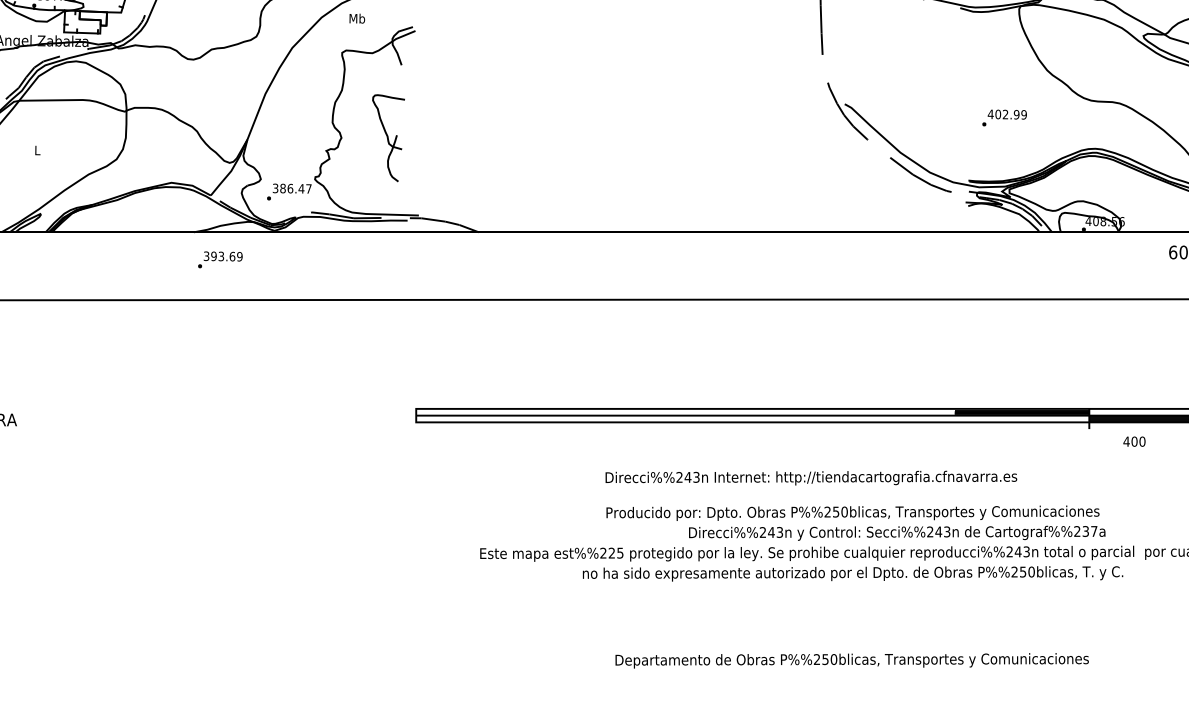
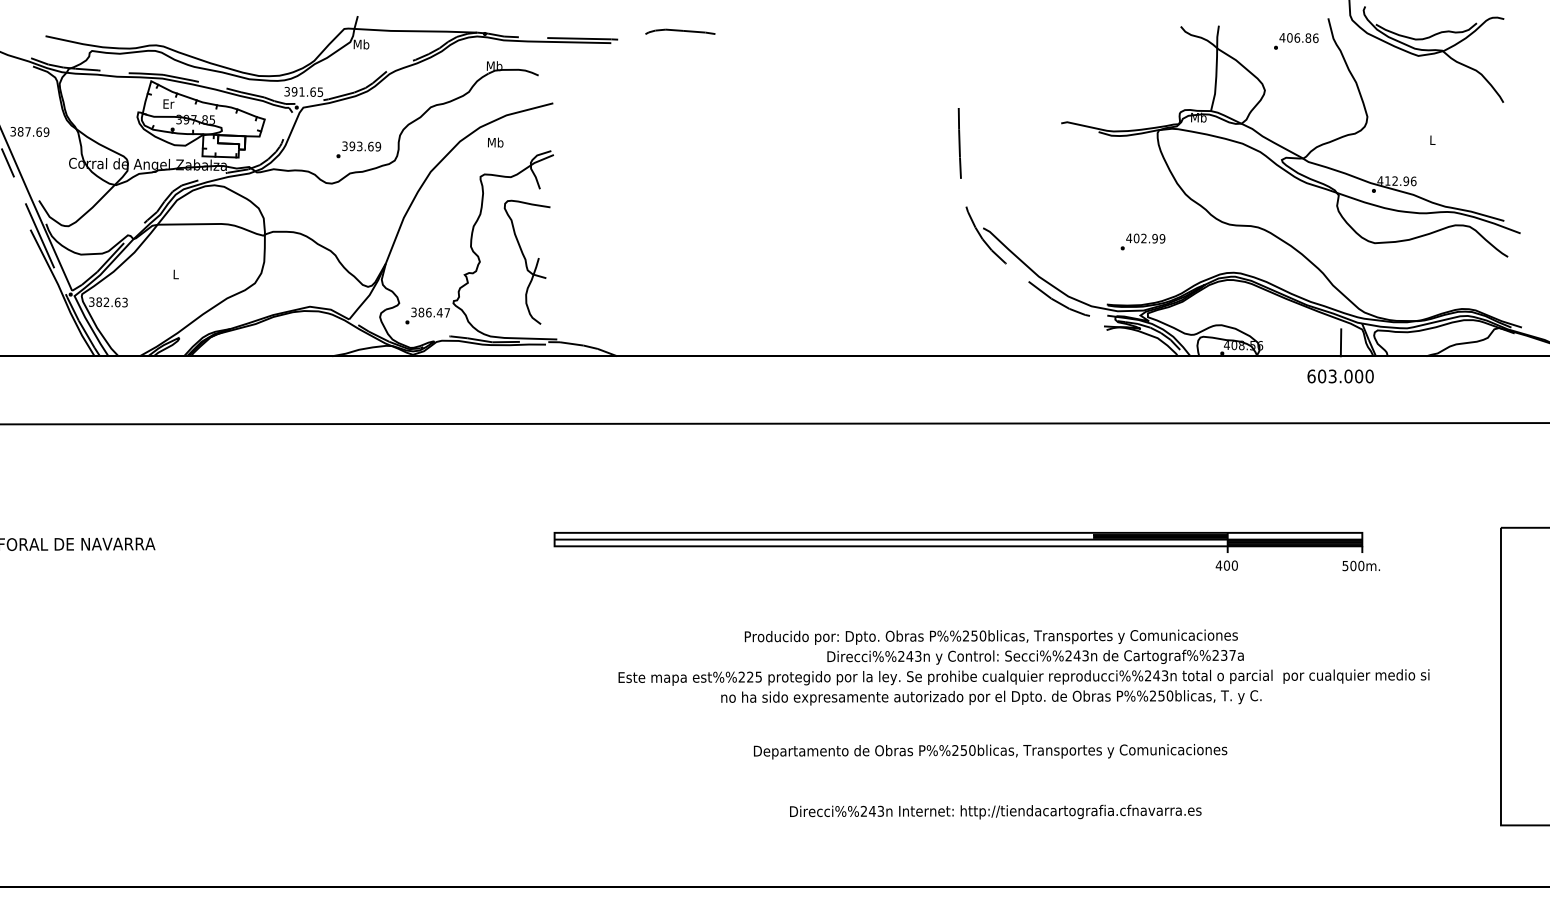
part: (388, 137) -> (526, 261), size x1.43
text: (220, 259) -> (358, 149), moved
text: (1134, 441) -> (1226, 565), moved
text: (811, 477) -> (995, 811), moved
text: (852, 660) -> (990, 751), moved

